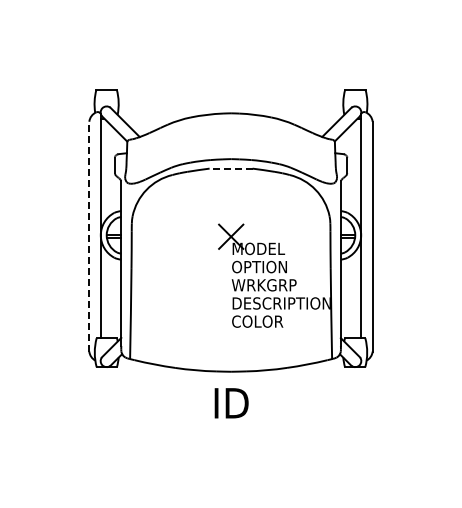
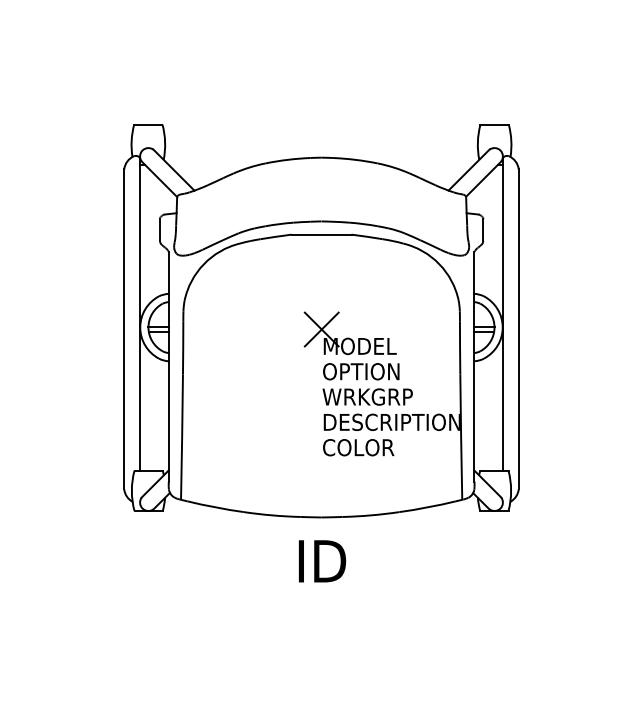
line: (230, 168) -> (320, 234), dashed -> solid
line: (89, 236) -> (124, 329), dashed -> solid

